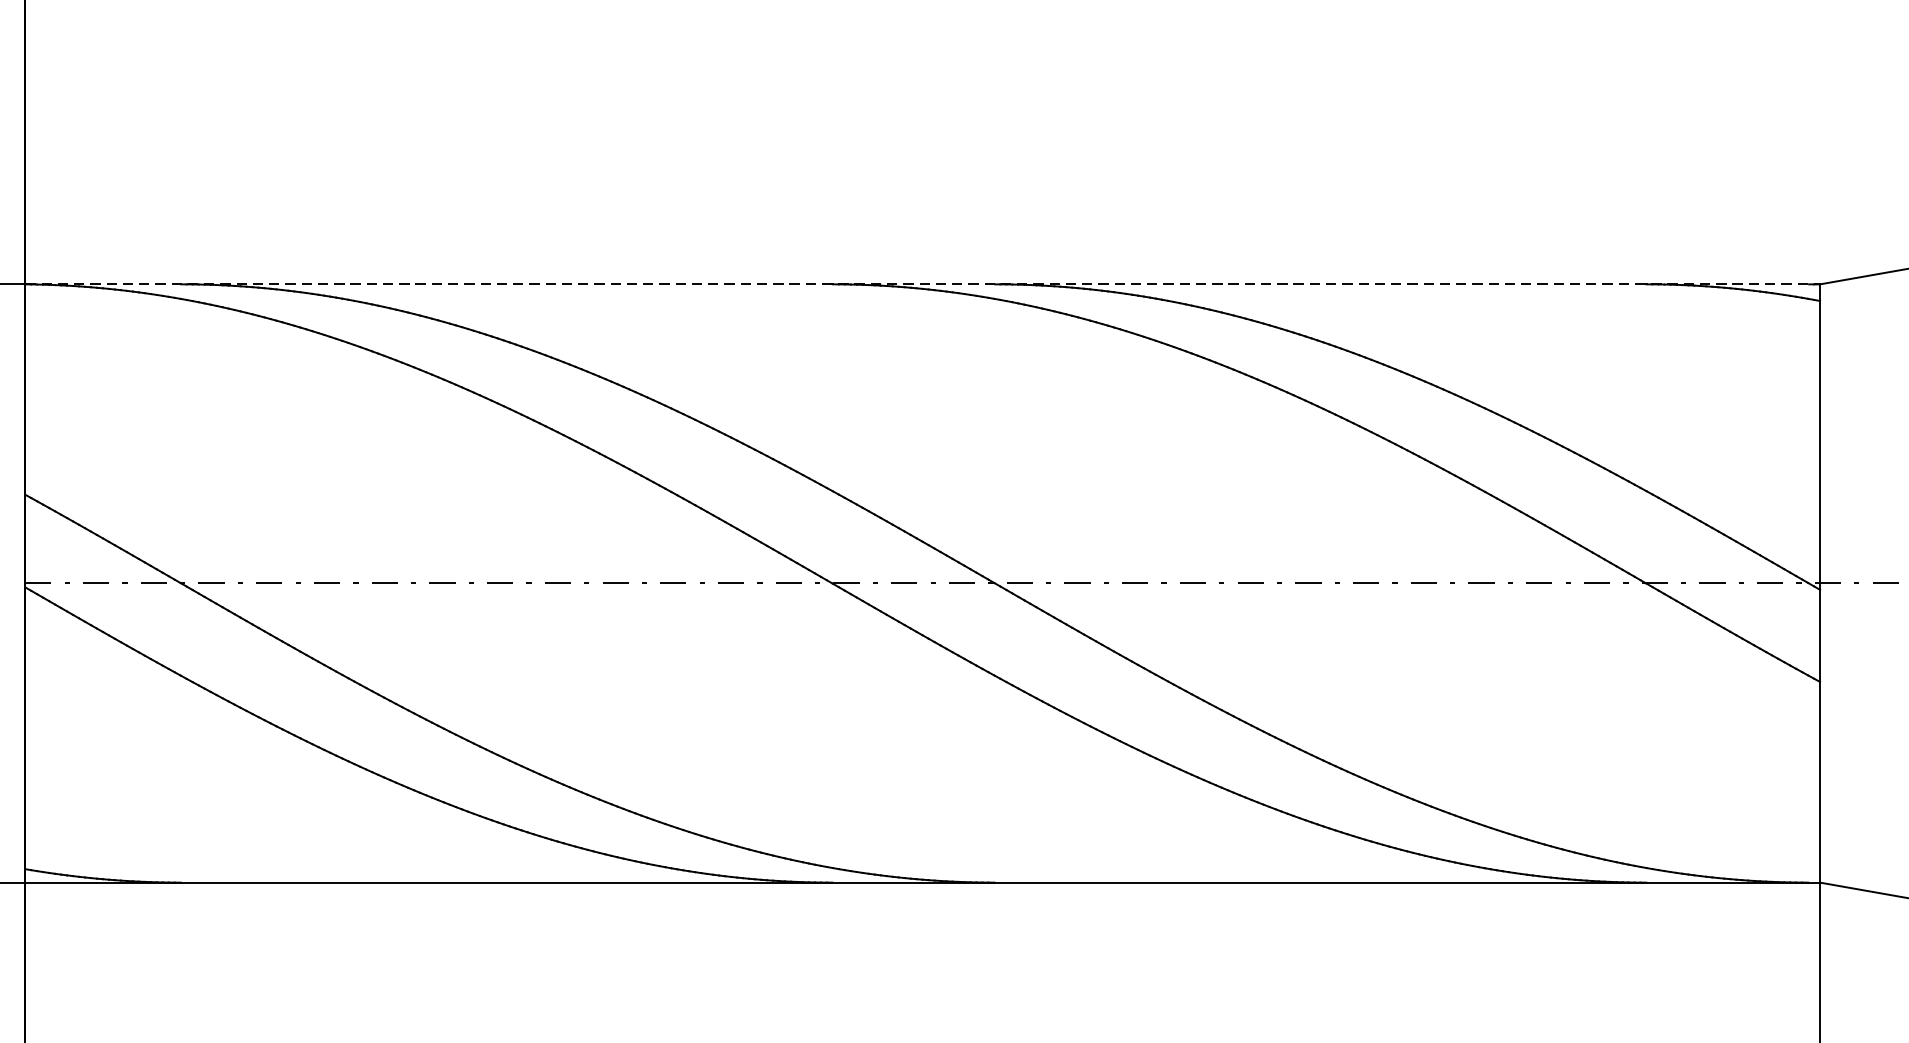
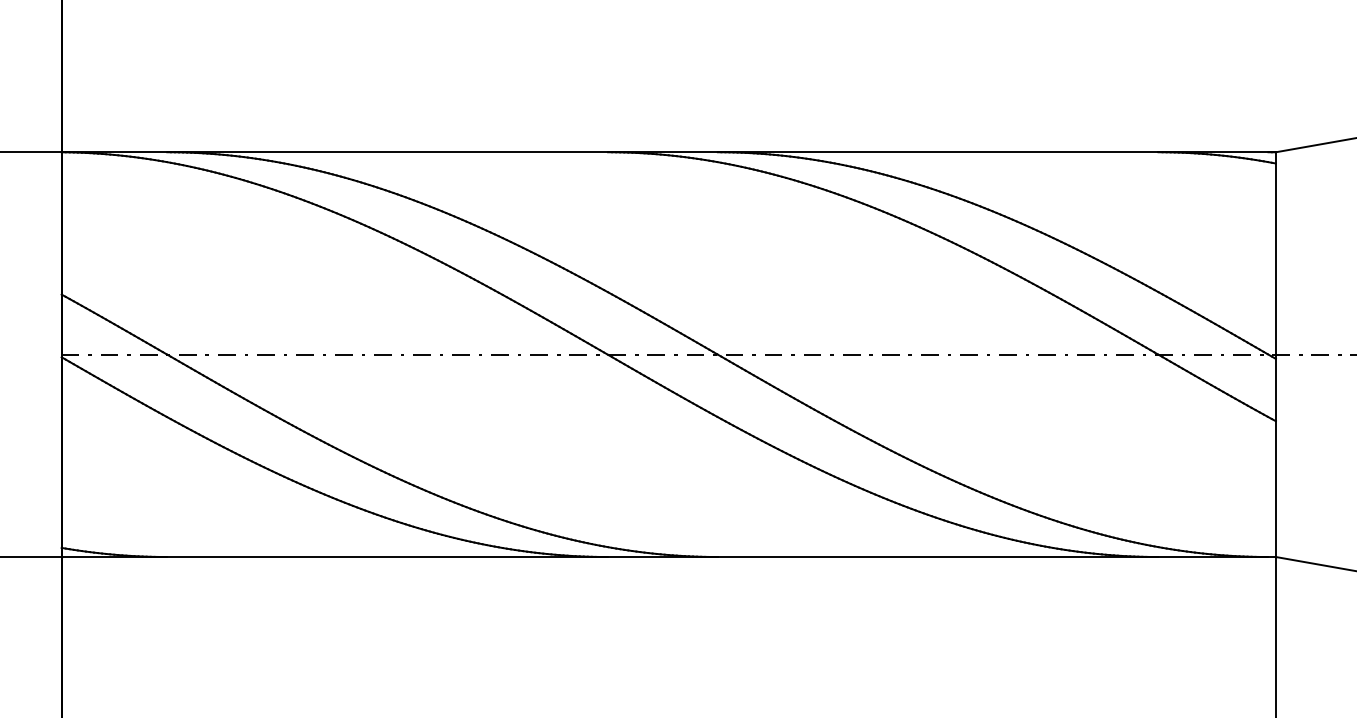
line: (923, 284) -> (669, 152), dashed -> solid

